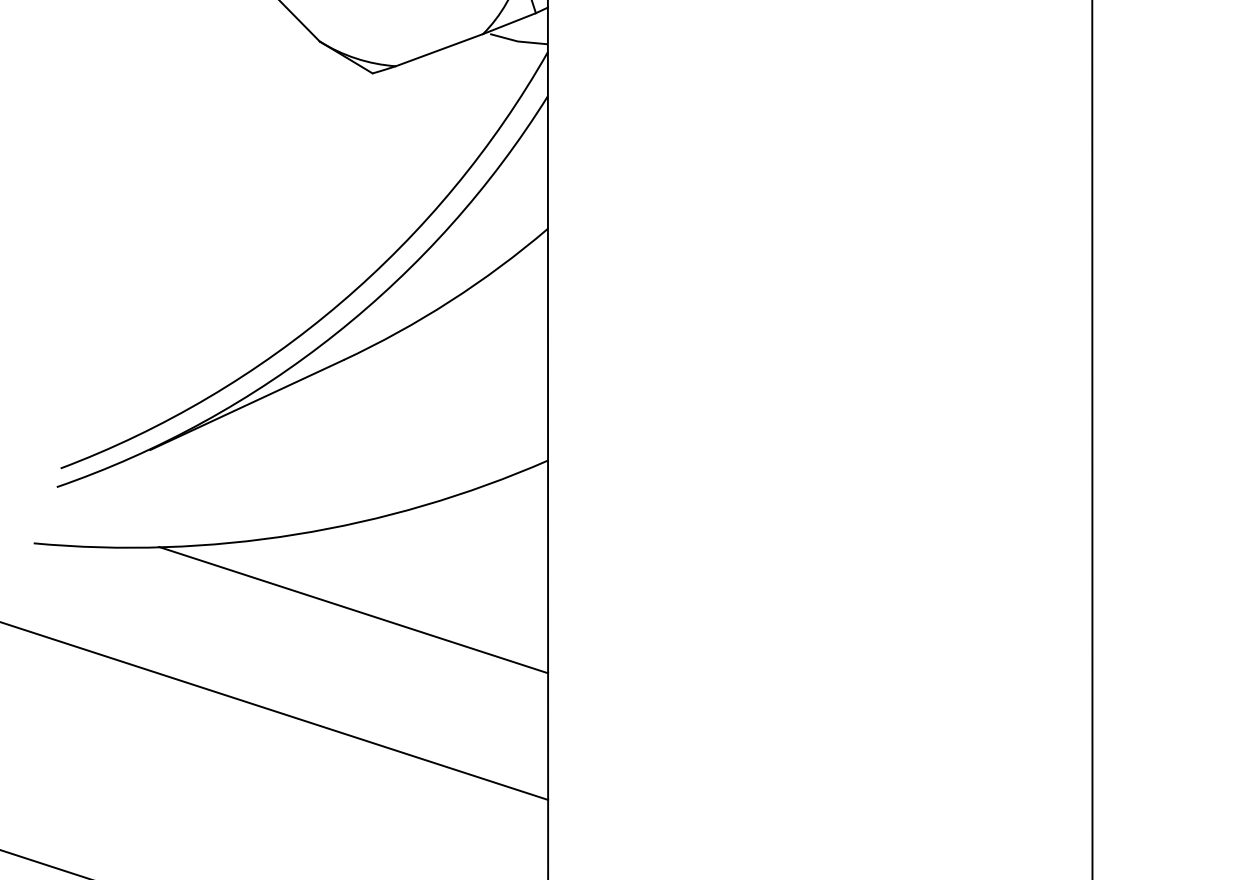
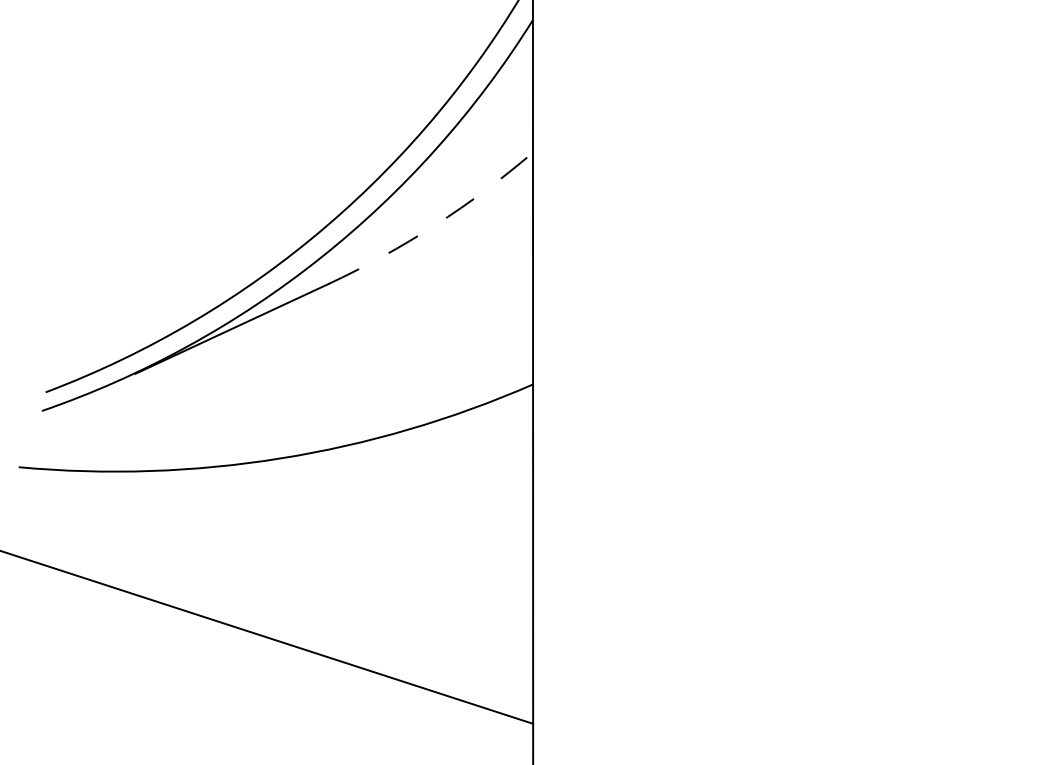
arc: (450, 301) -> (435, 225), solid -> dashed
line: (353, 610) -> (338, 534), removed

